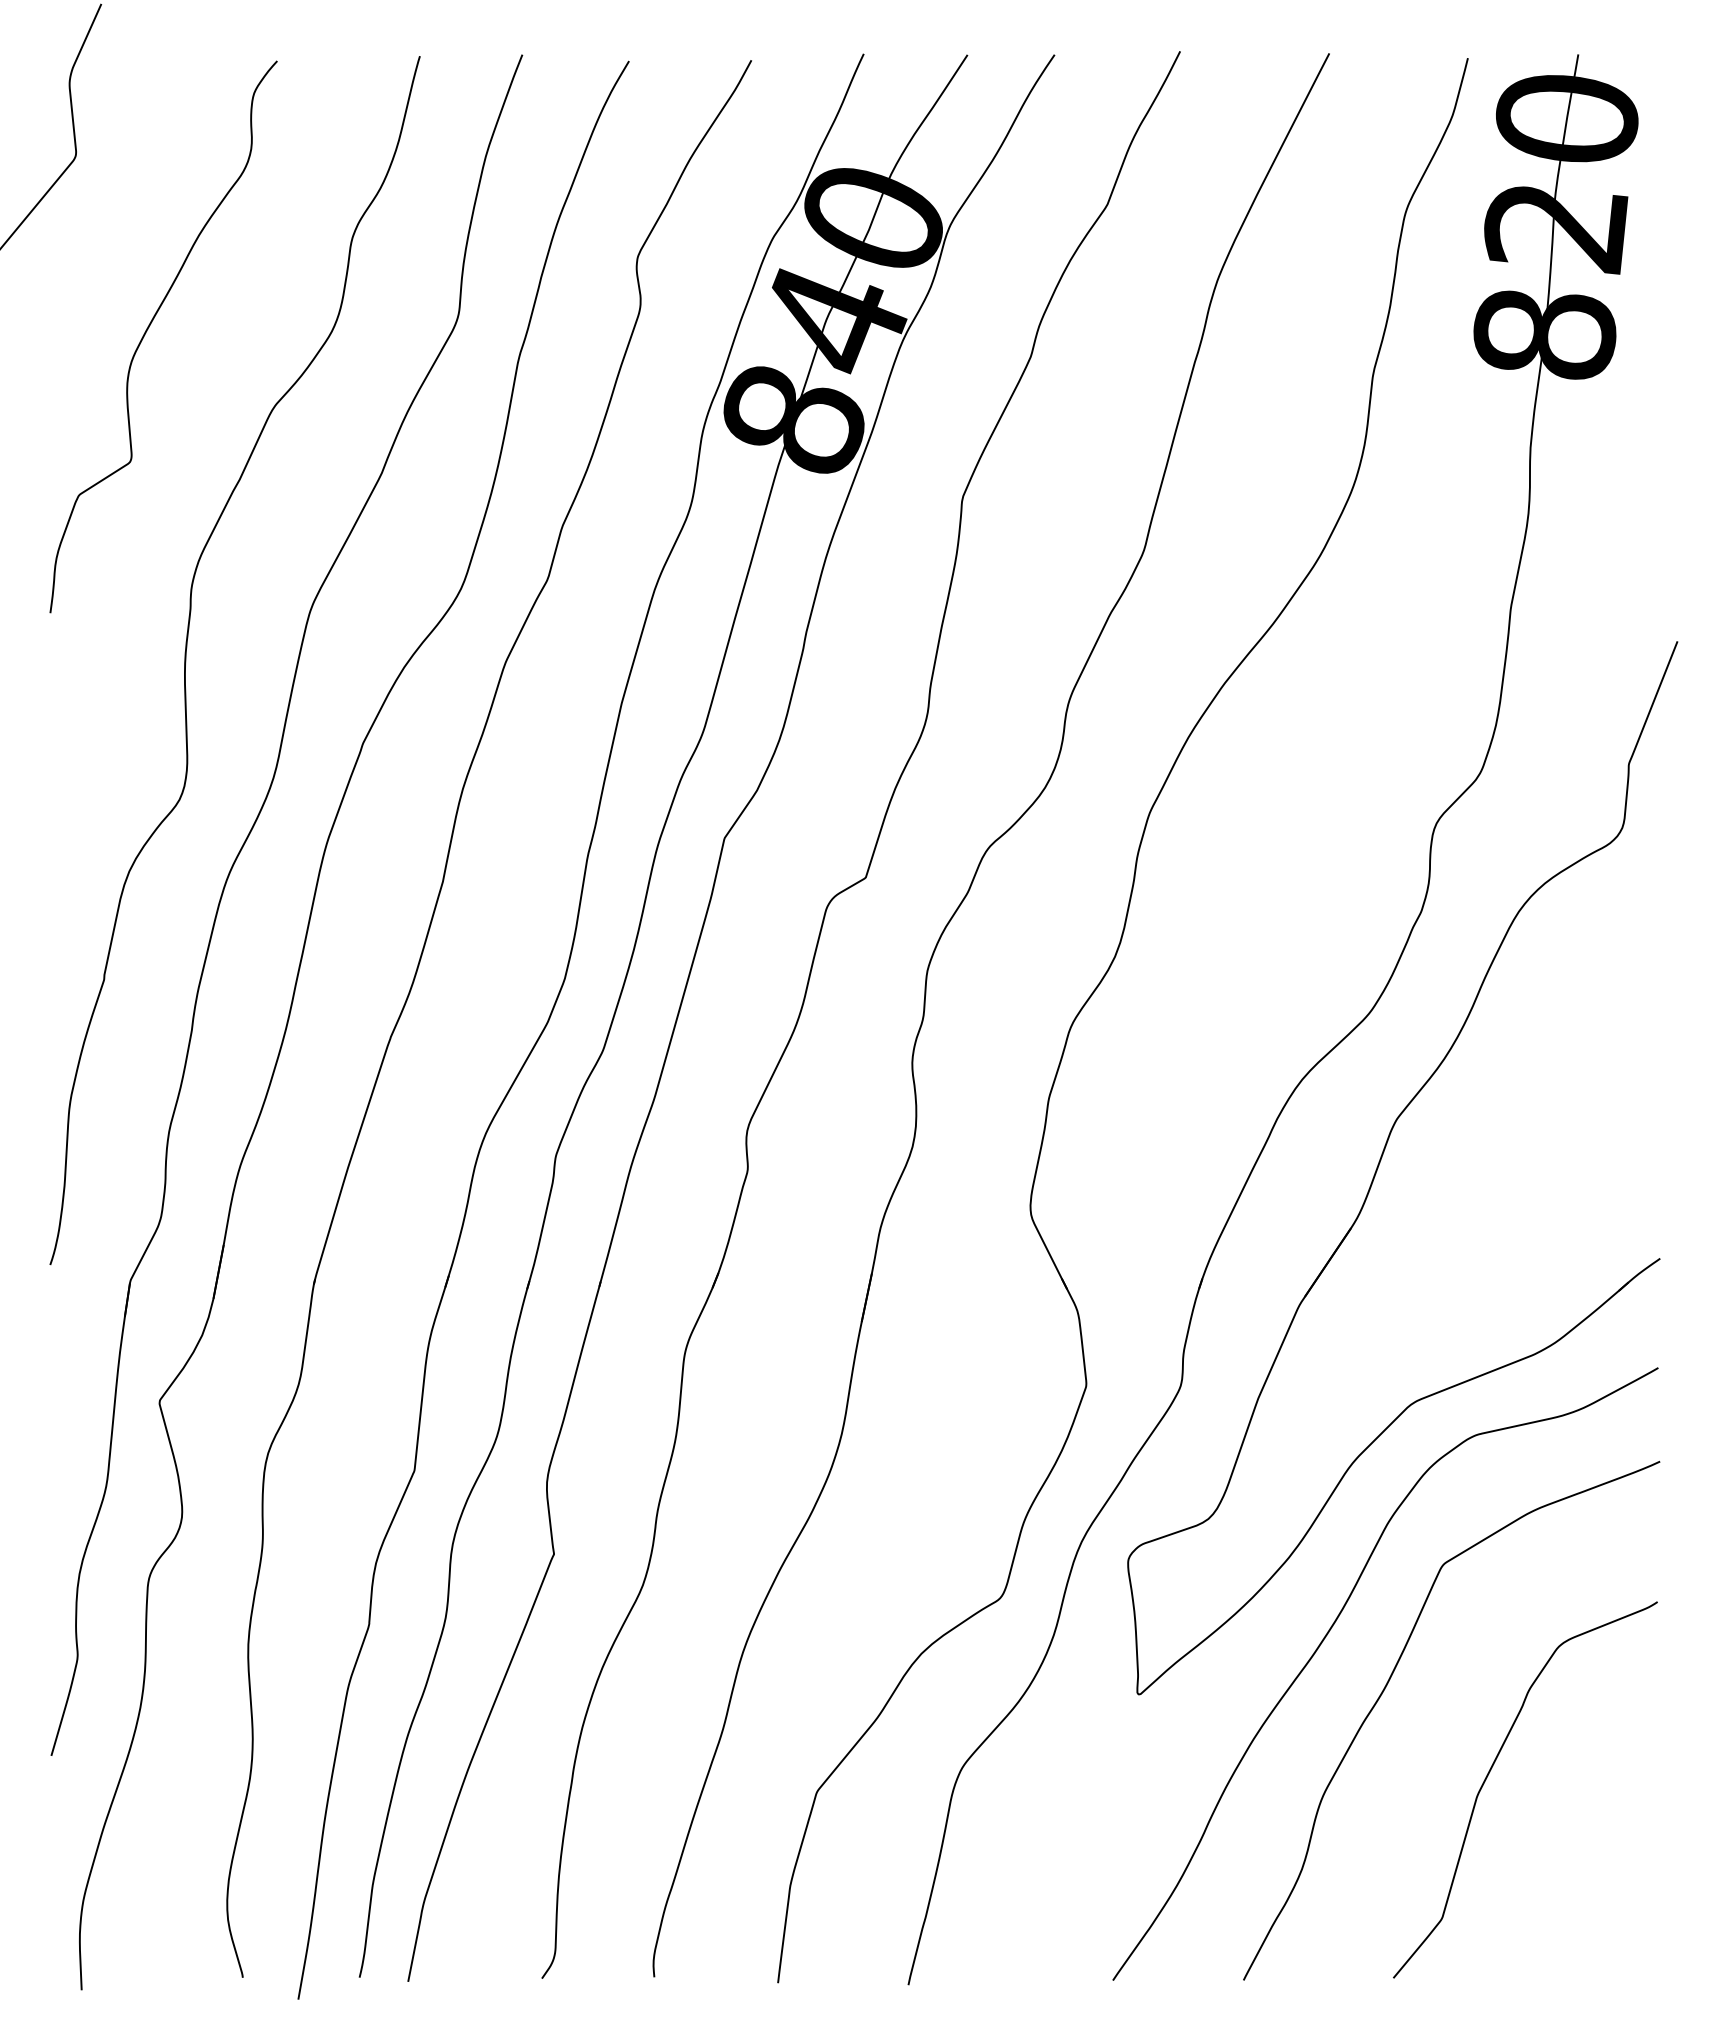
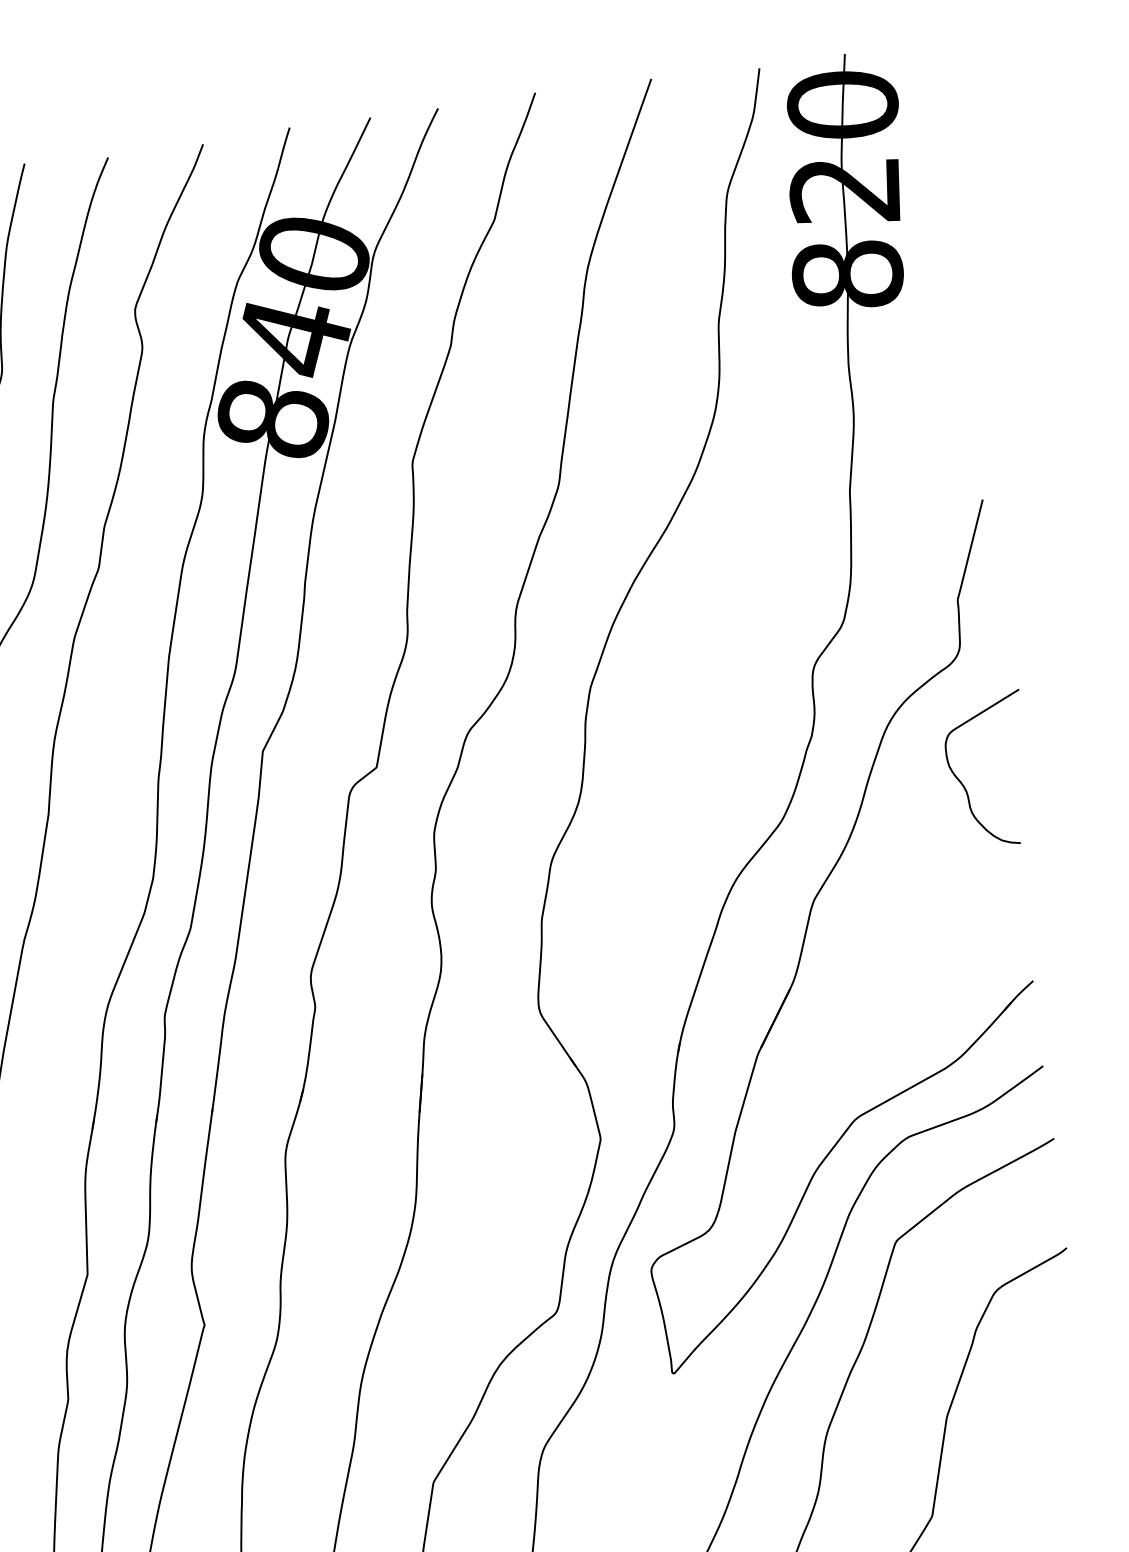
curve: (1606, 1001) -> (964, 786), added

